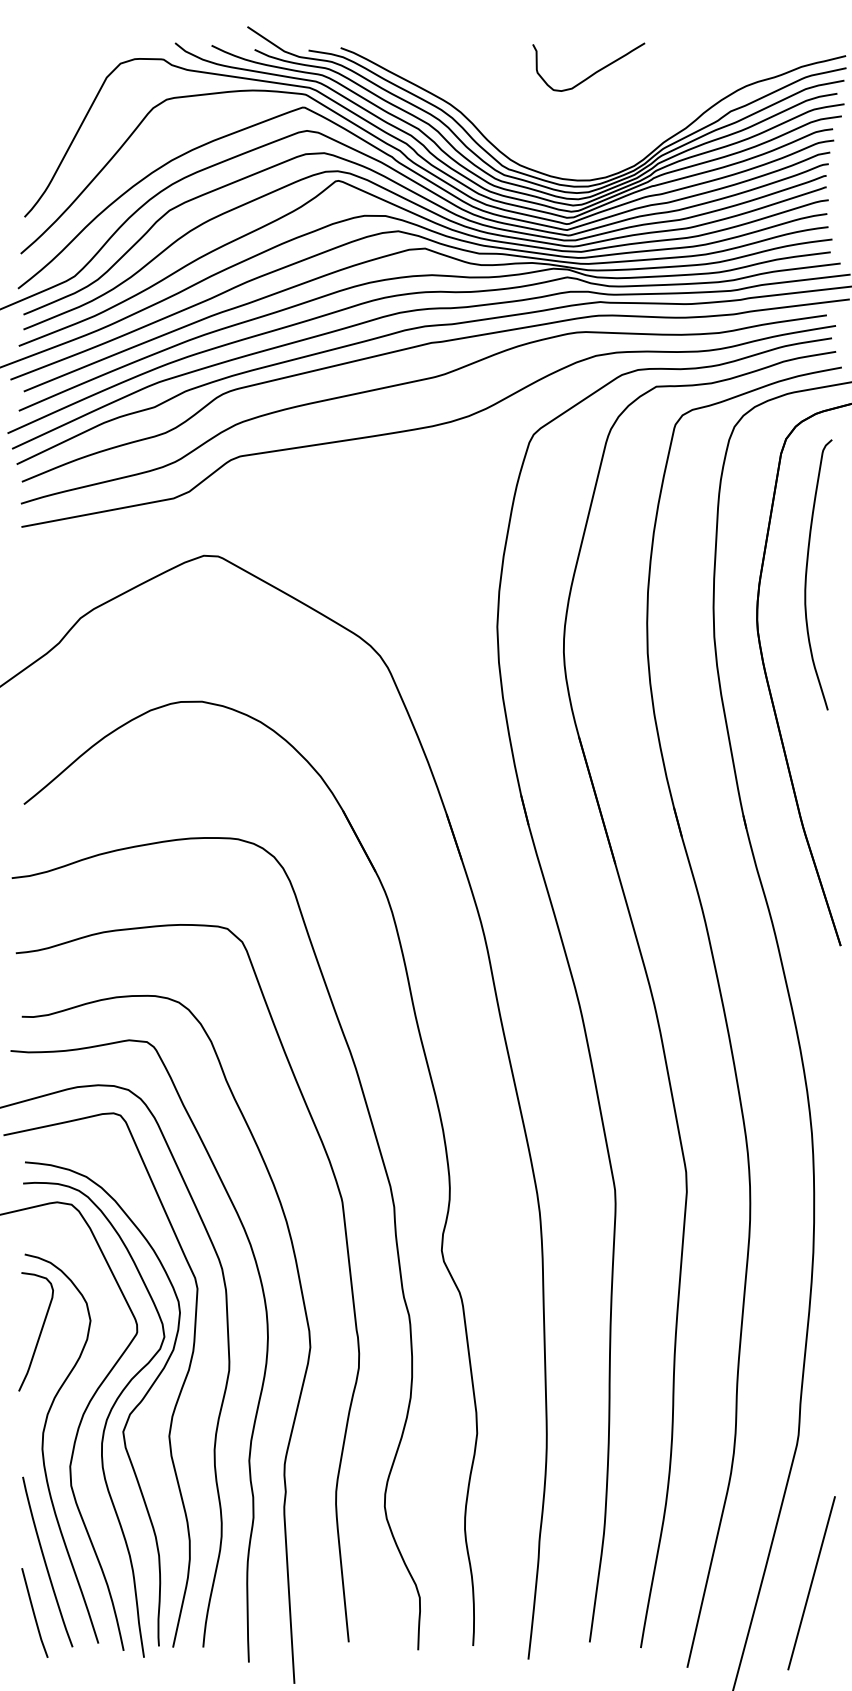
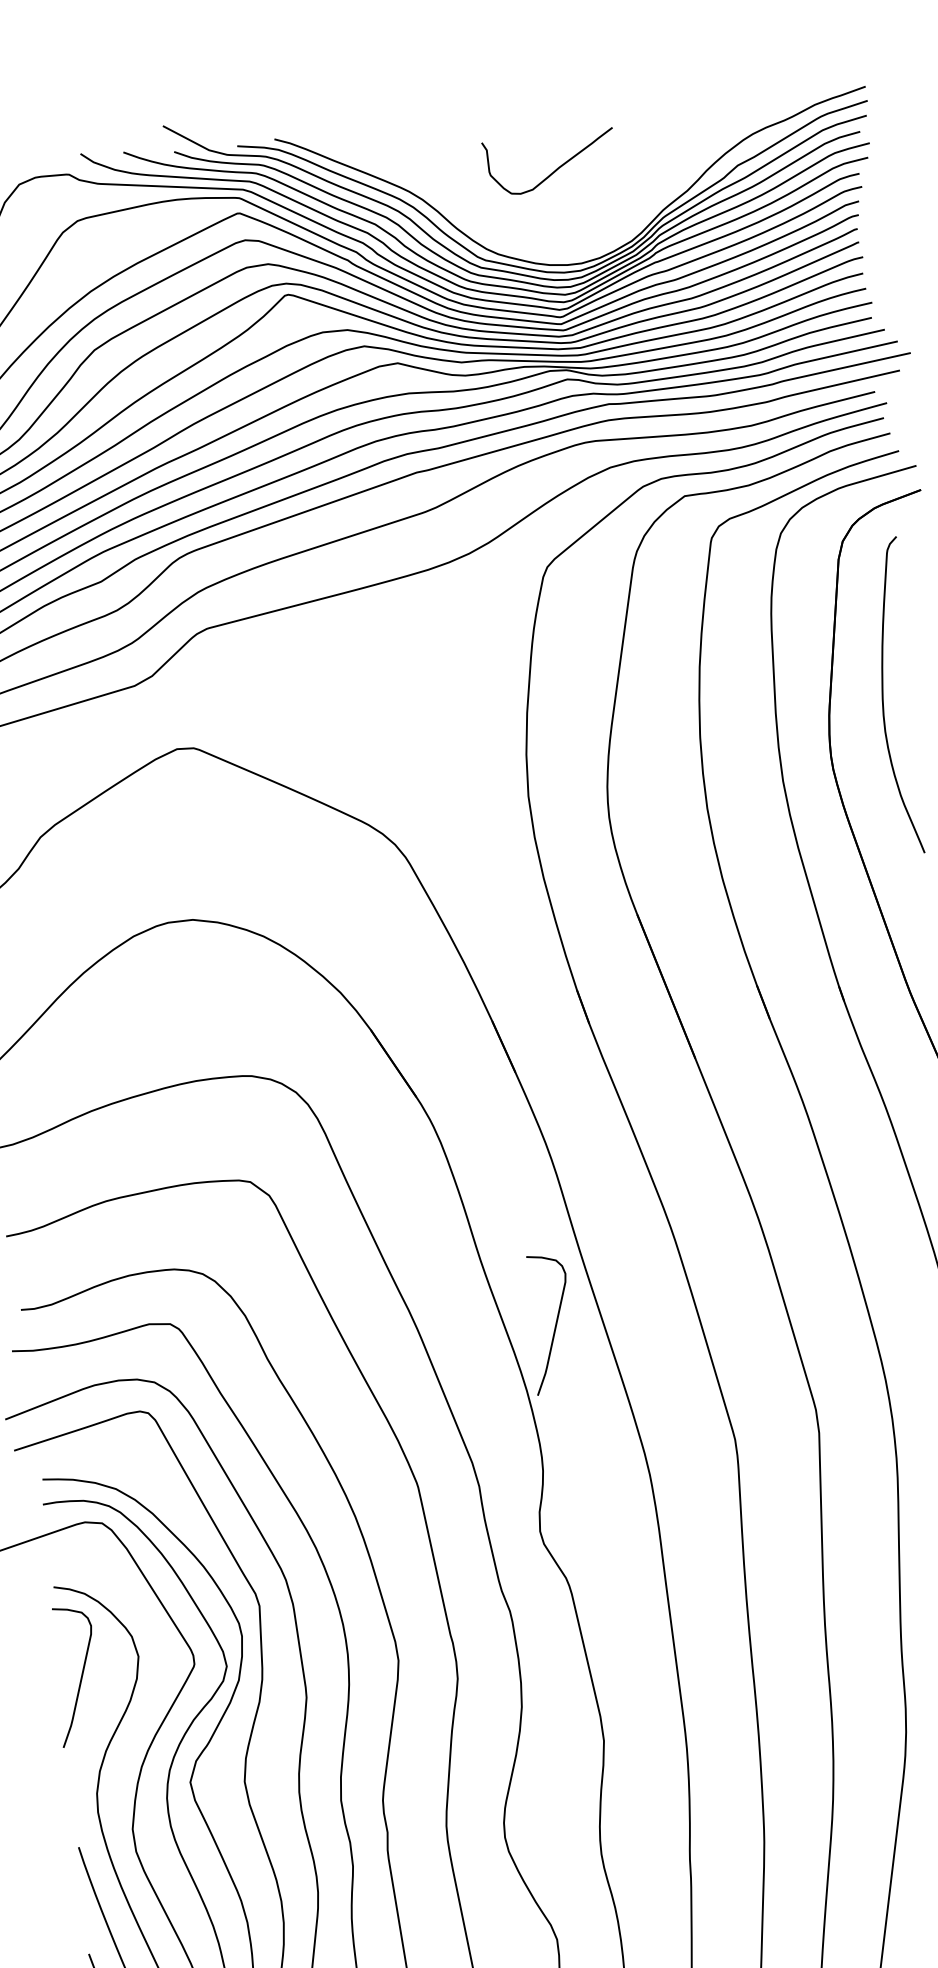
curve: (592, 73) -> (554, 169), moved
curve: (472, 1077) -> (554, 1325), added

